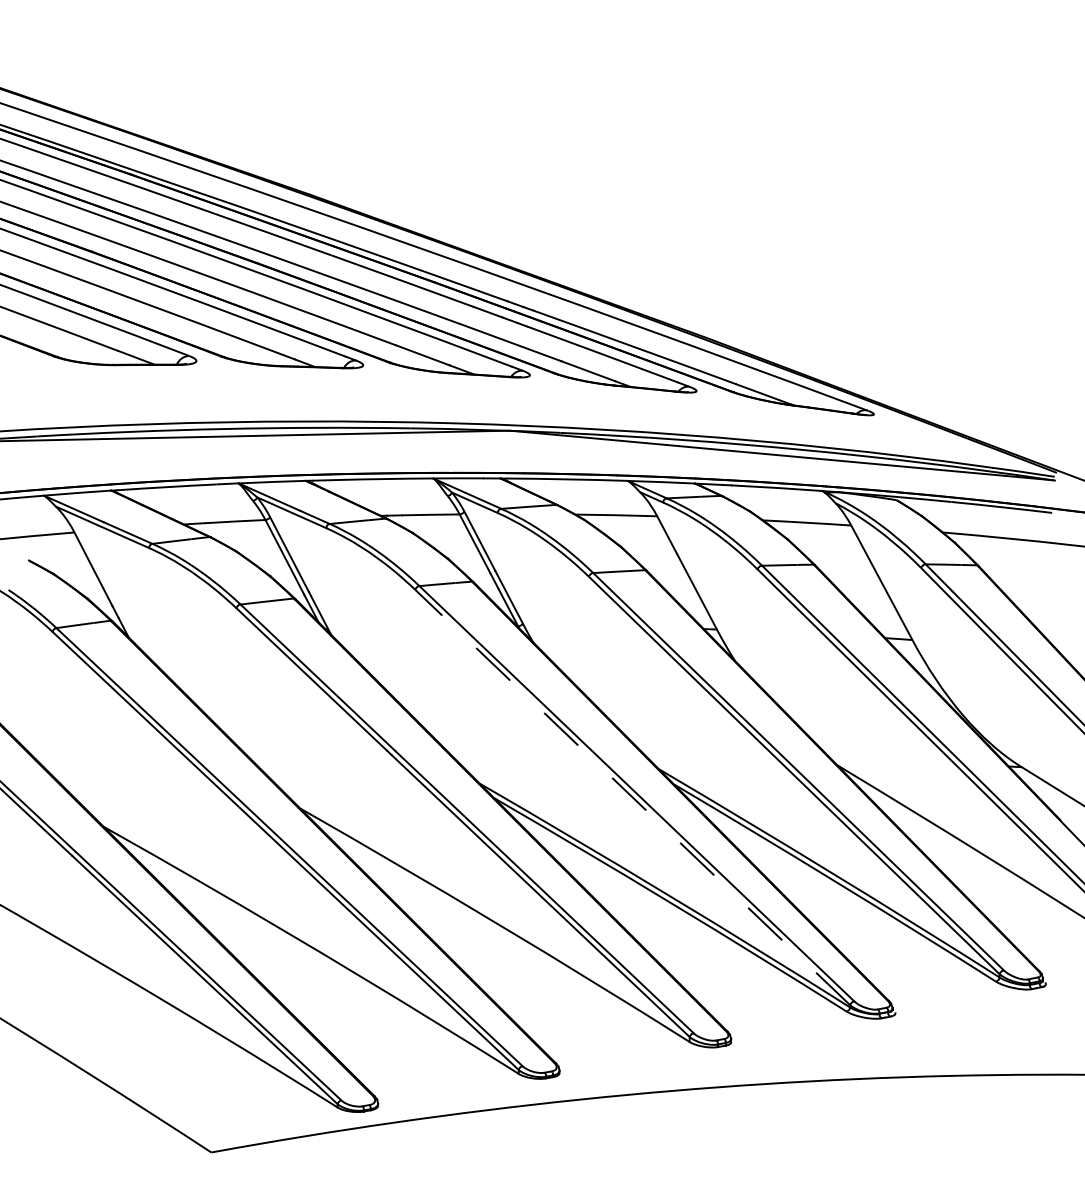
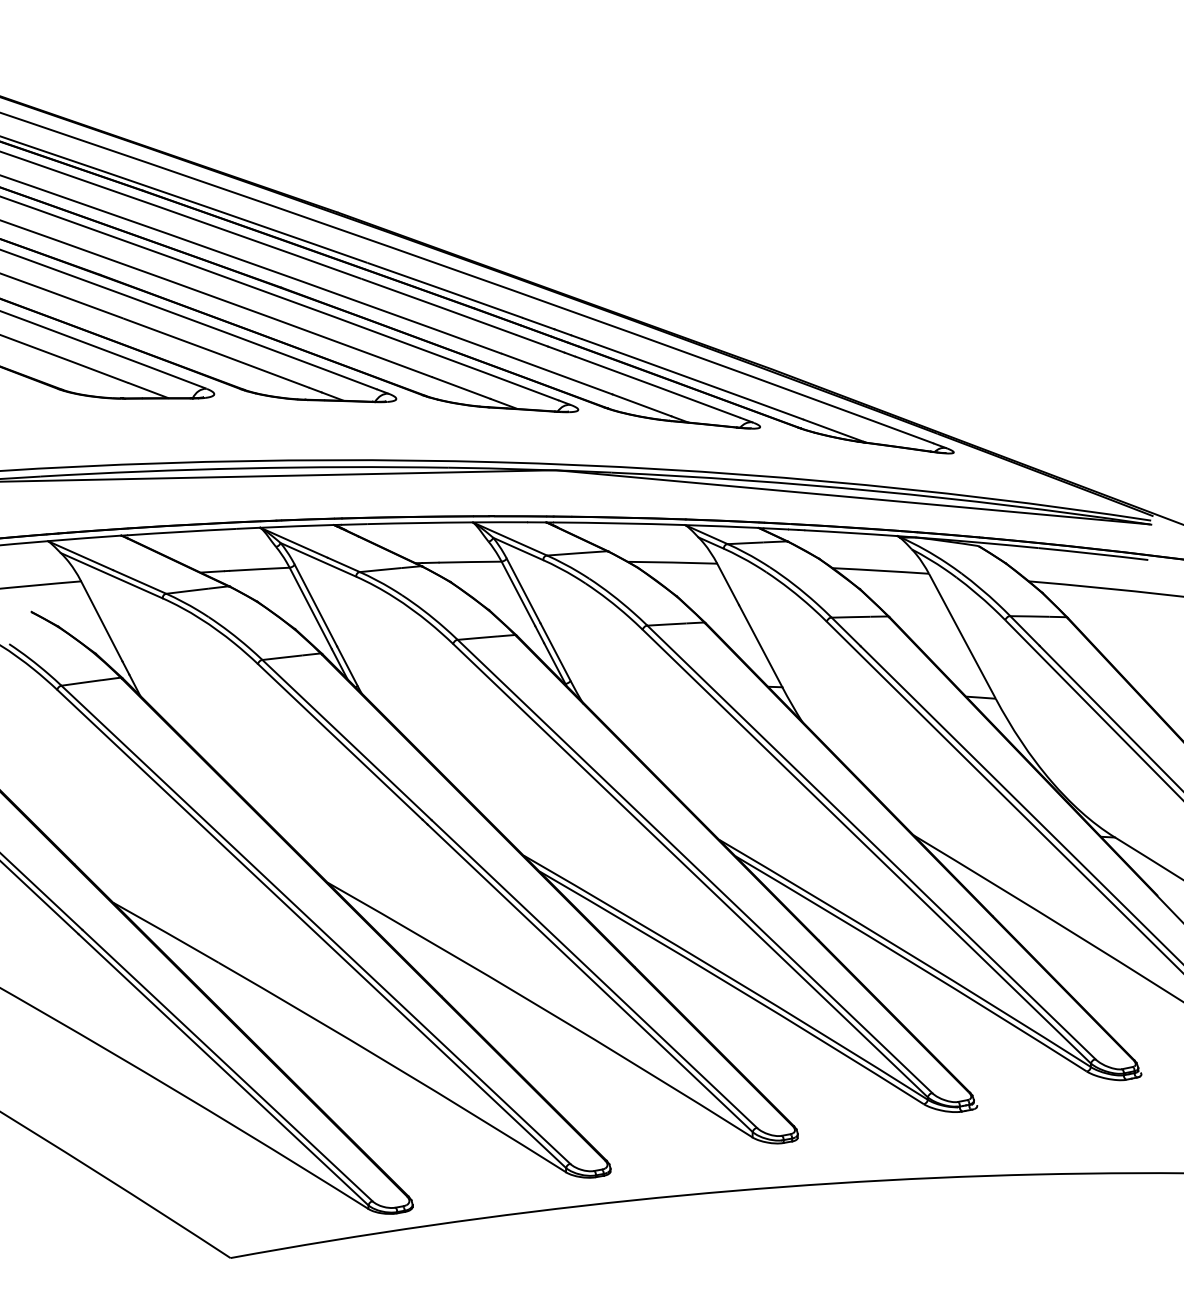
line: (632, 797) -> (690, 870), dashed -> solid

